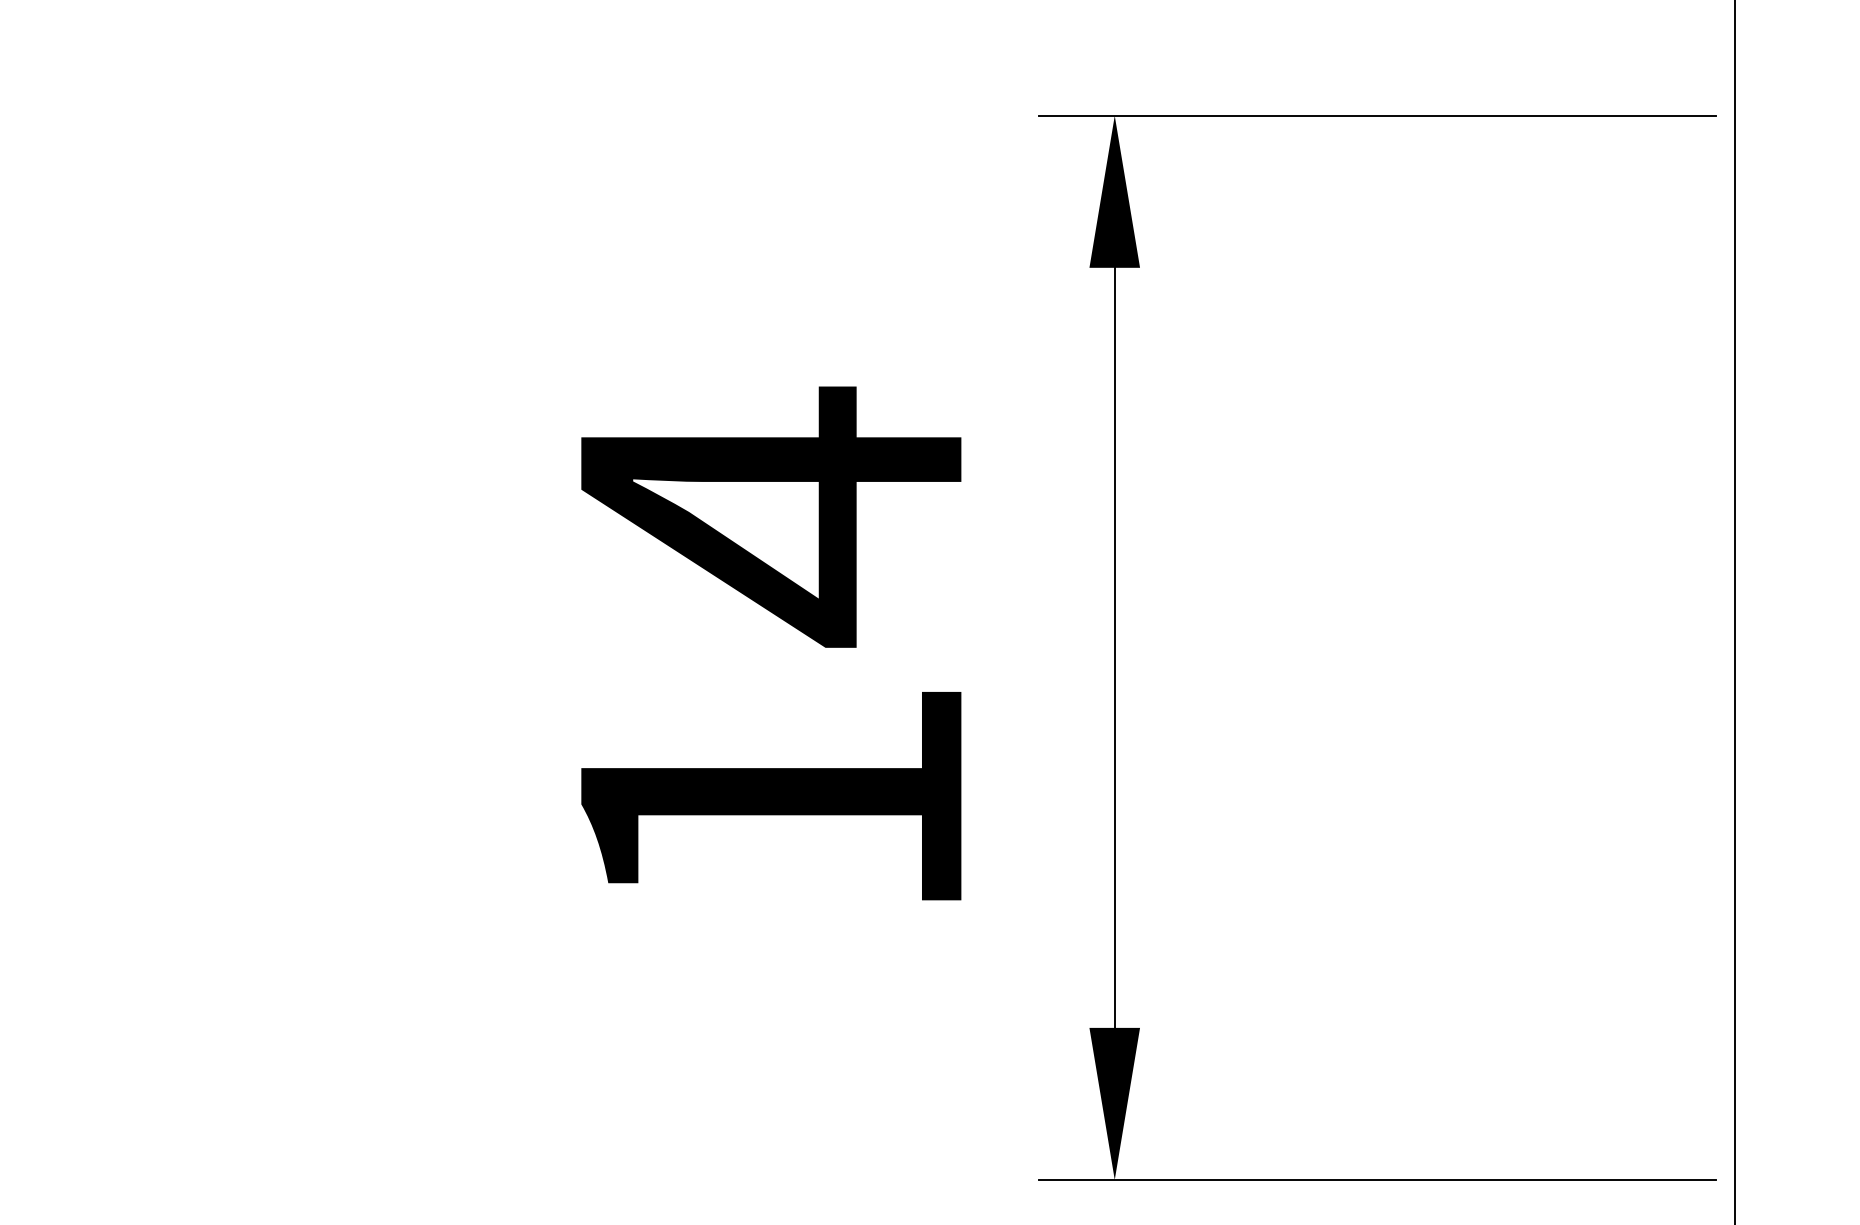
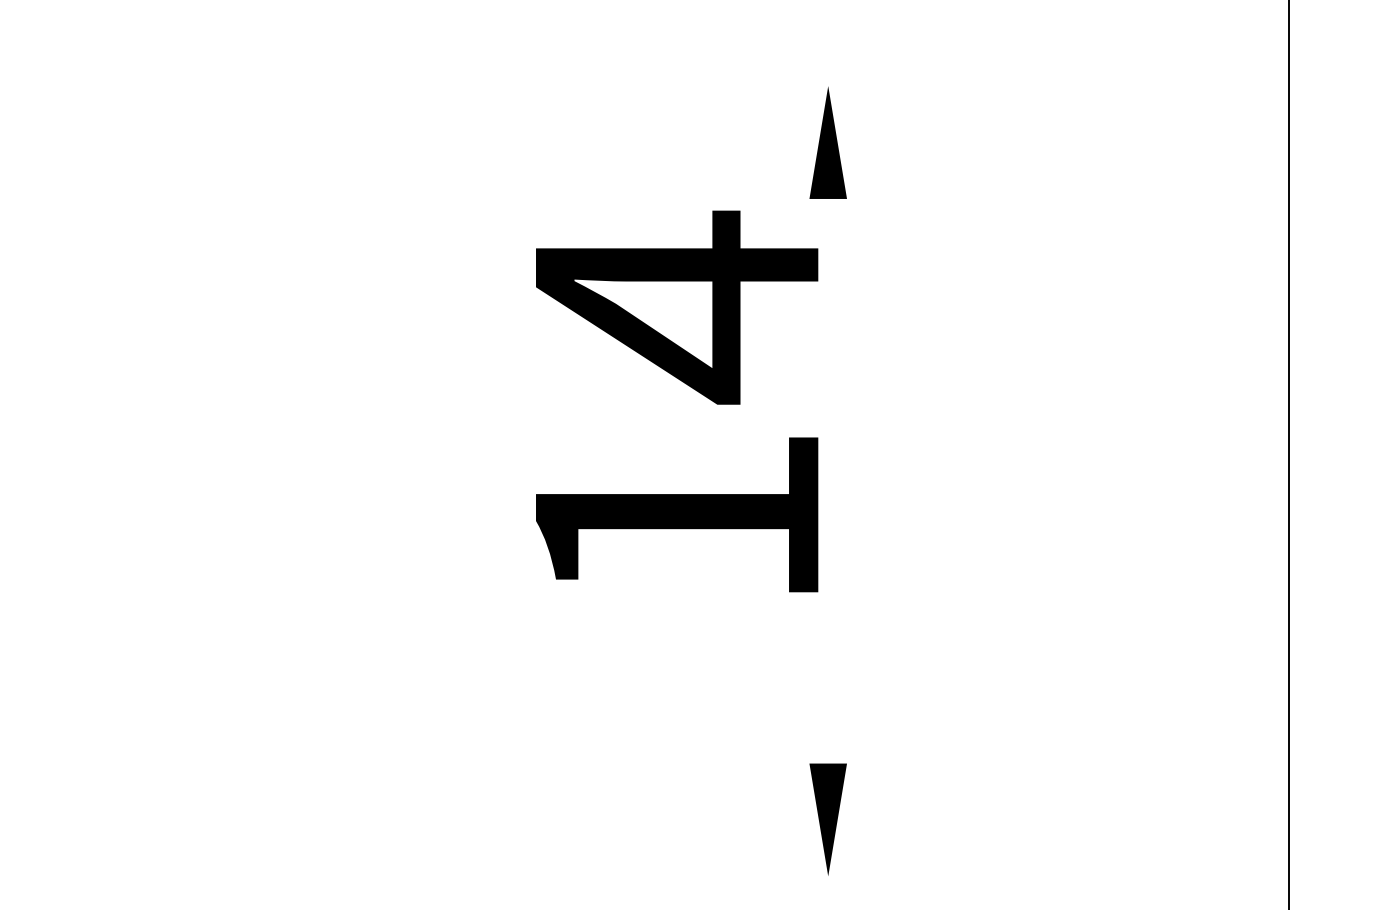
line: (1376, 115) -> (1022, 85), removed
text: (771, 643) -> (677, 401), moved
line: (1114, 647) -> (828, 480), removed
line: (1376, 1179) -> (1022, 876), removed

